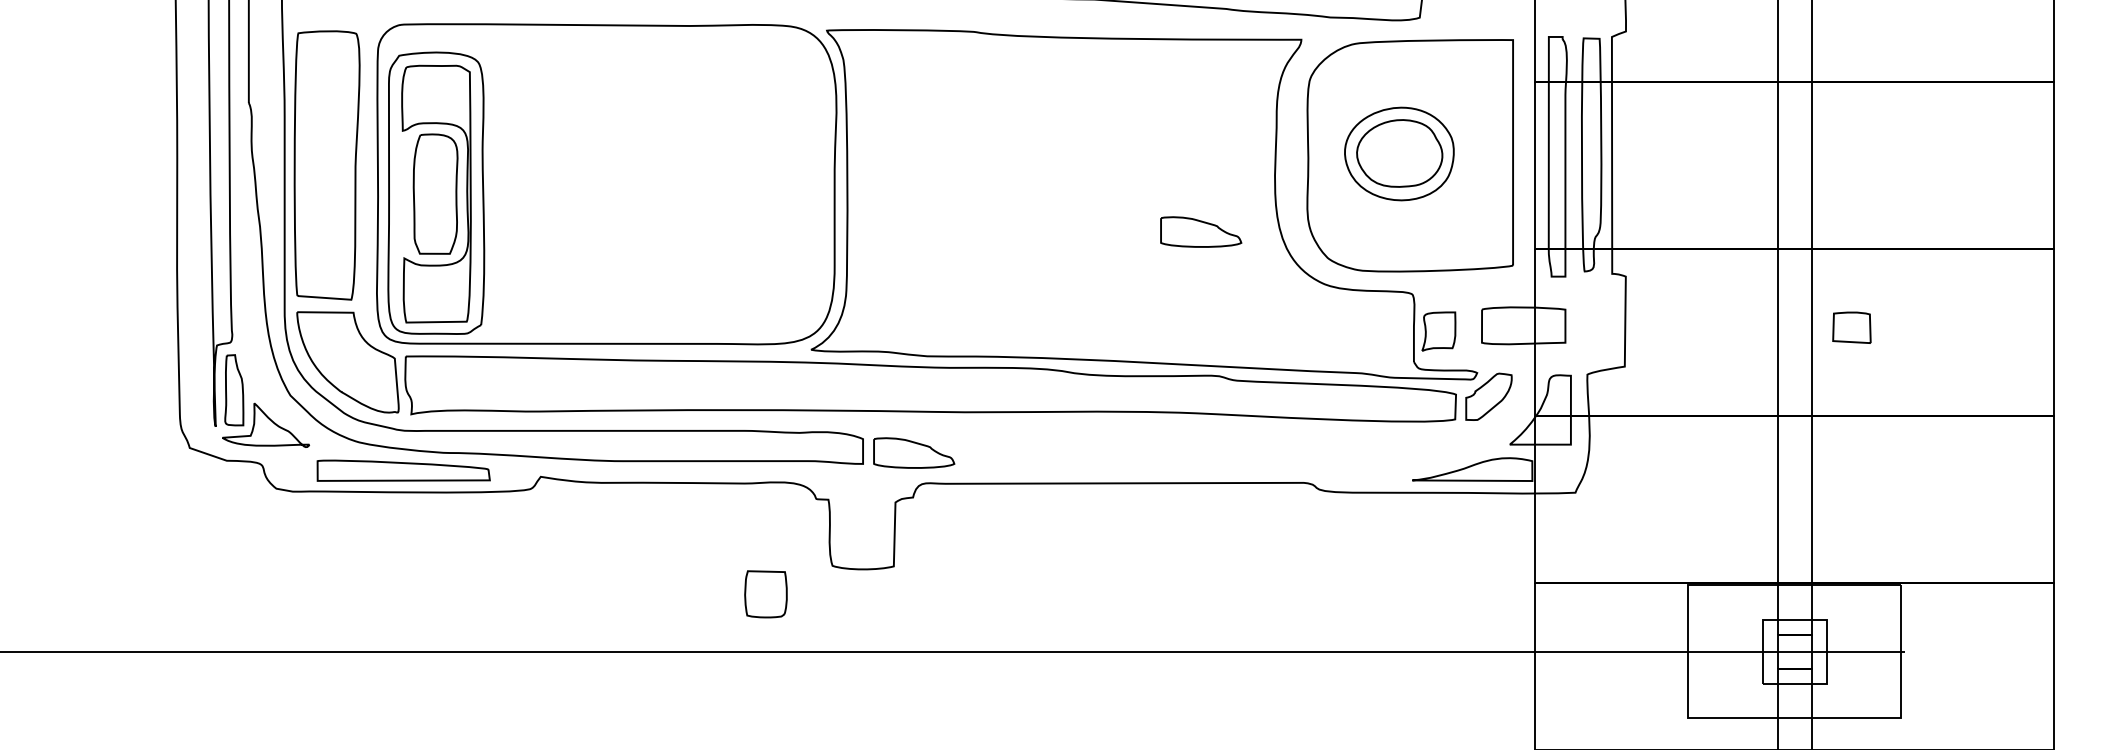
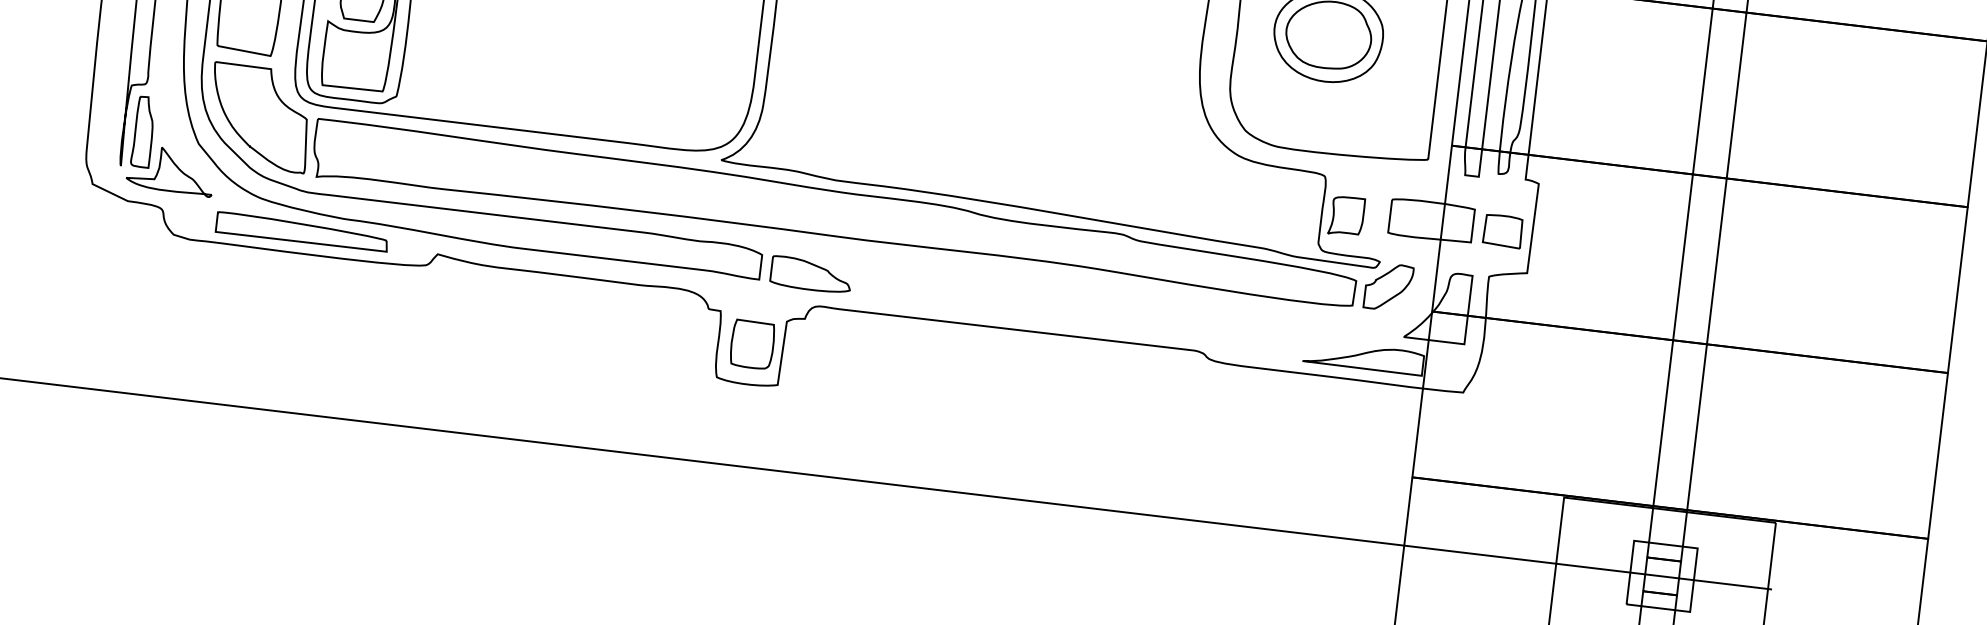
part: (1201, 231) -> (1122, 88), removed
part: (1851, 327) -> (1502, 230), moved
part: (765, 594) -> (751, 344), moved

